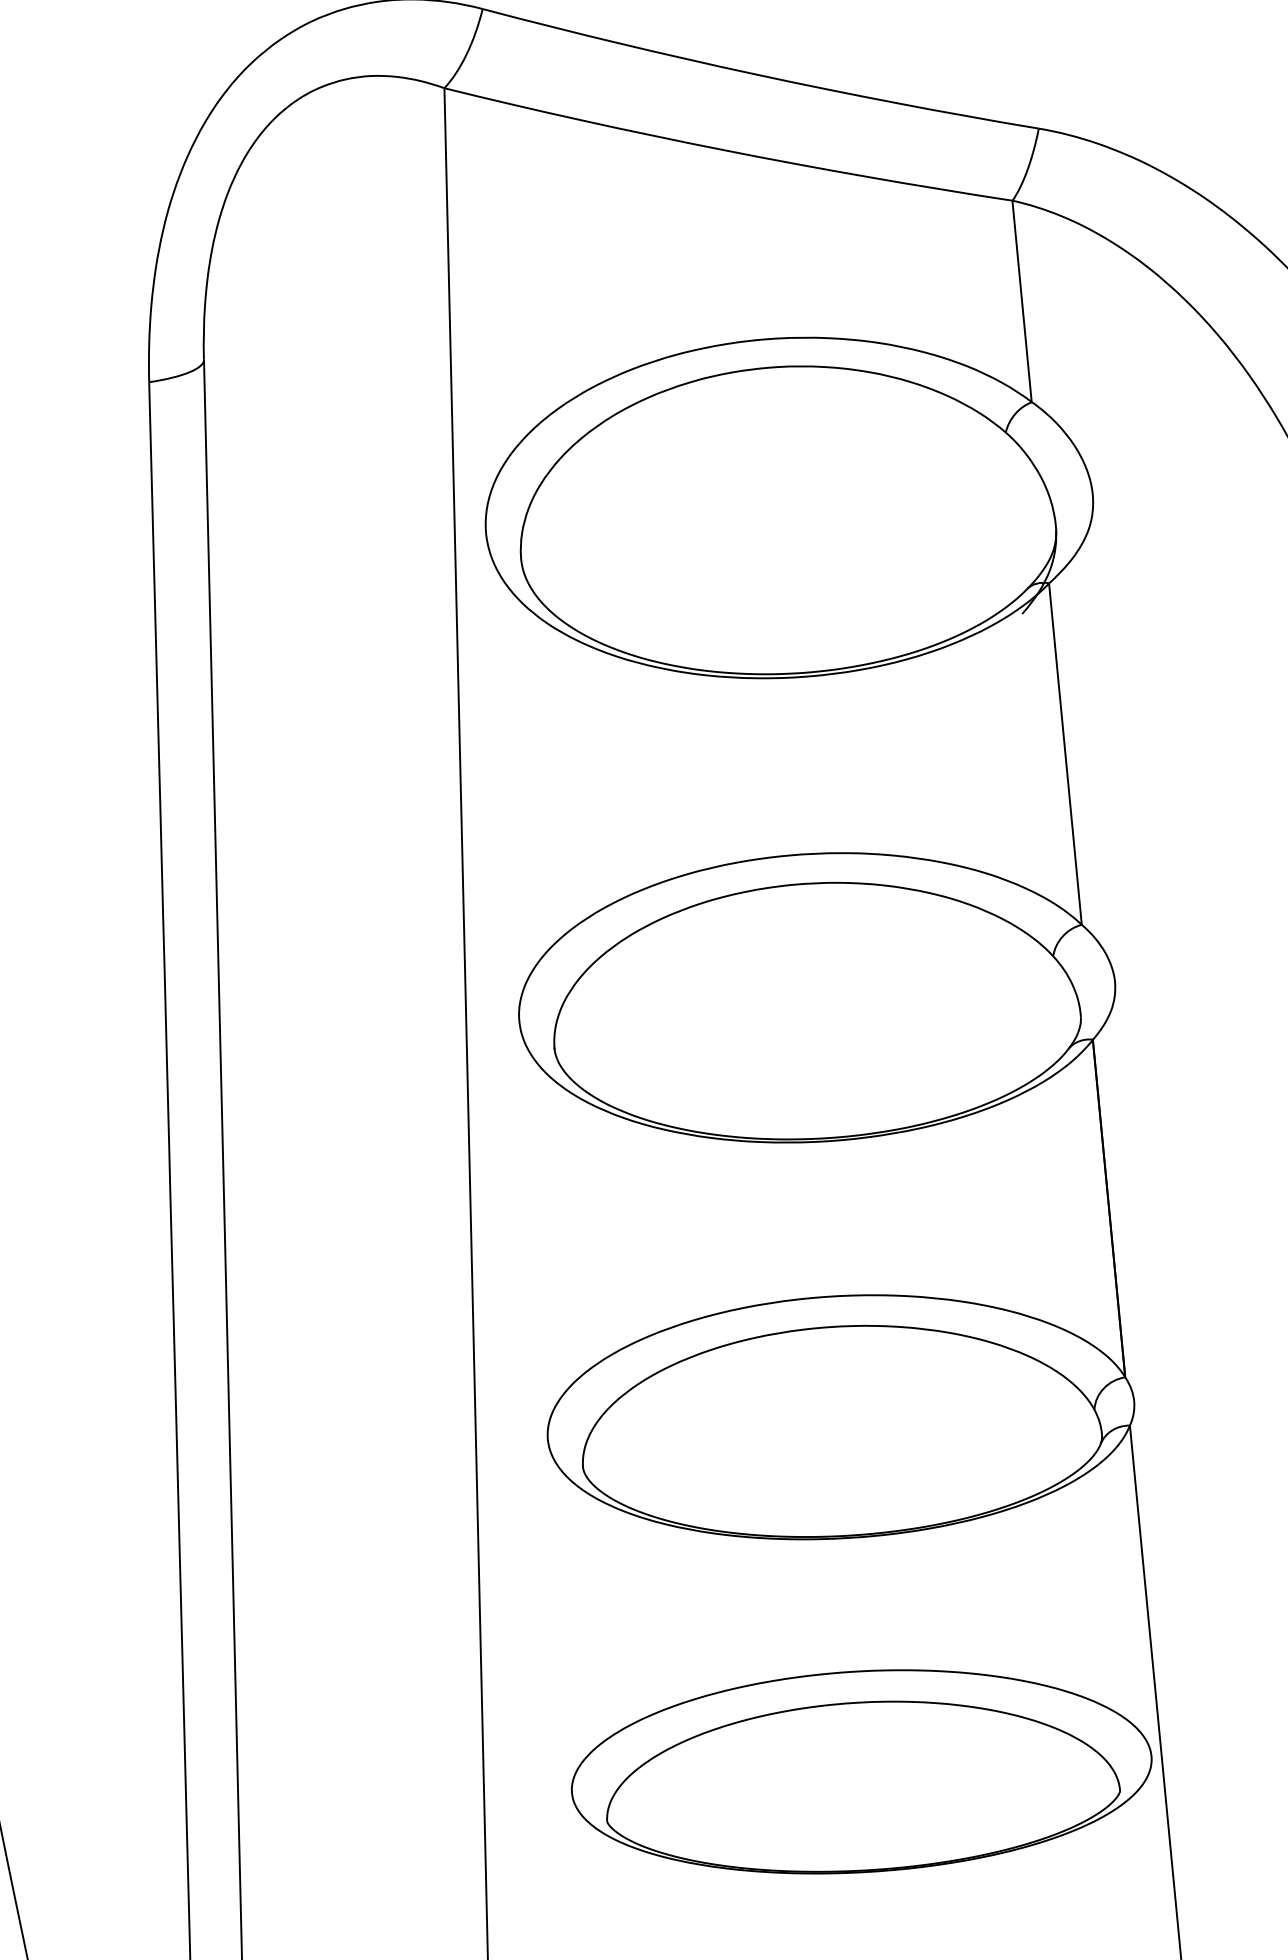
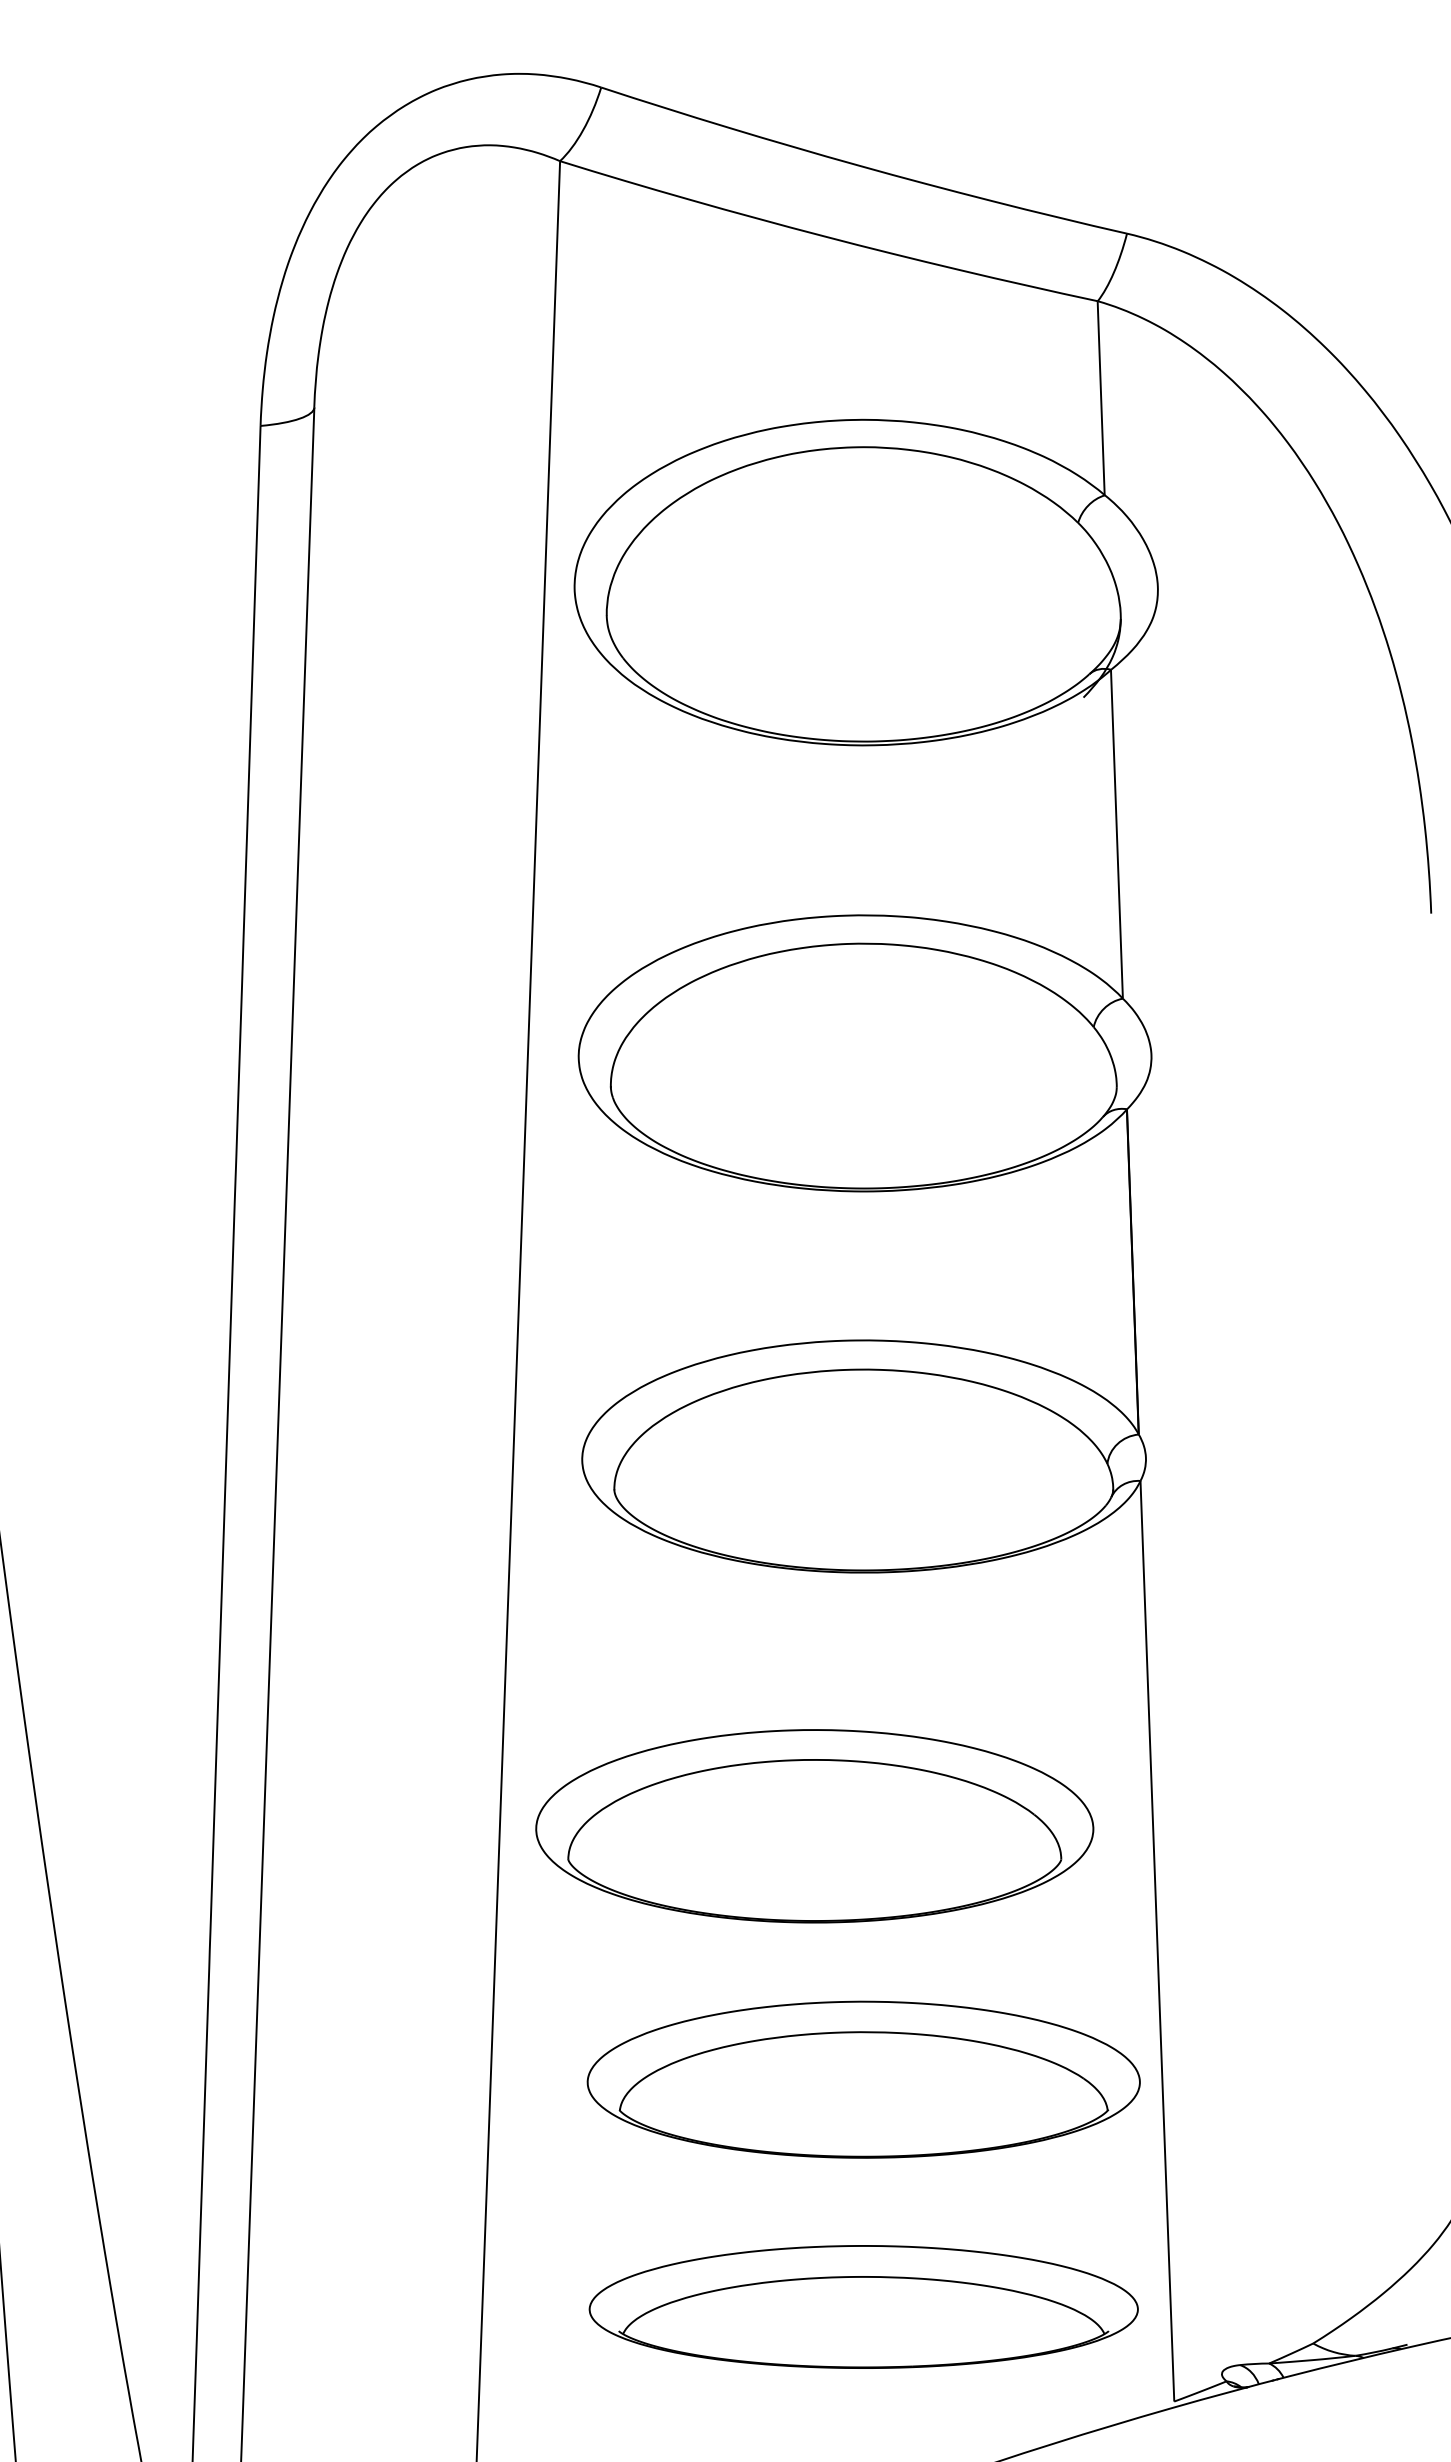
part: (861, 1772) -> (814, 1826), moved

